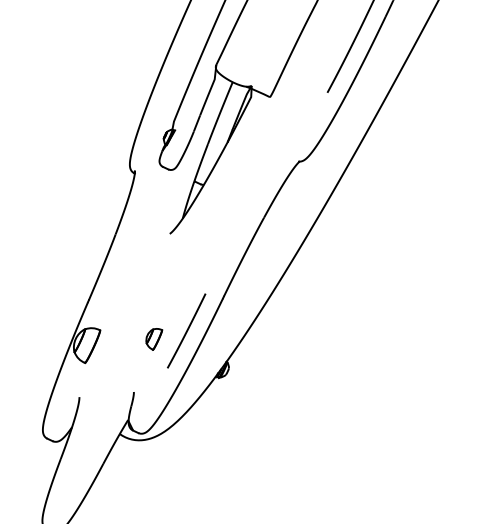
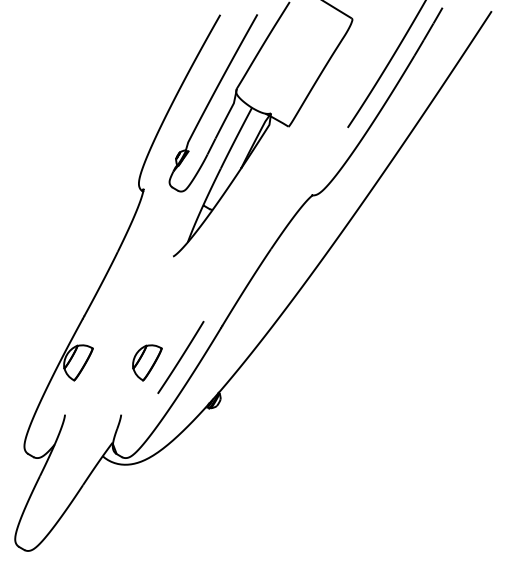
part: (154, 338) -> (147, 362), size x1.67

